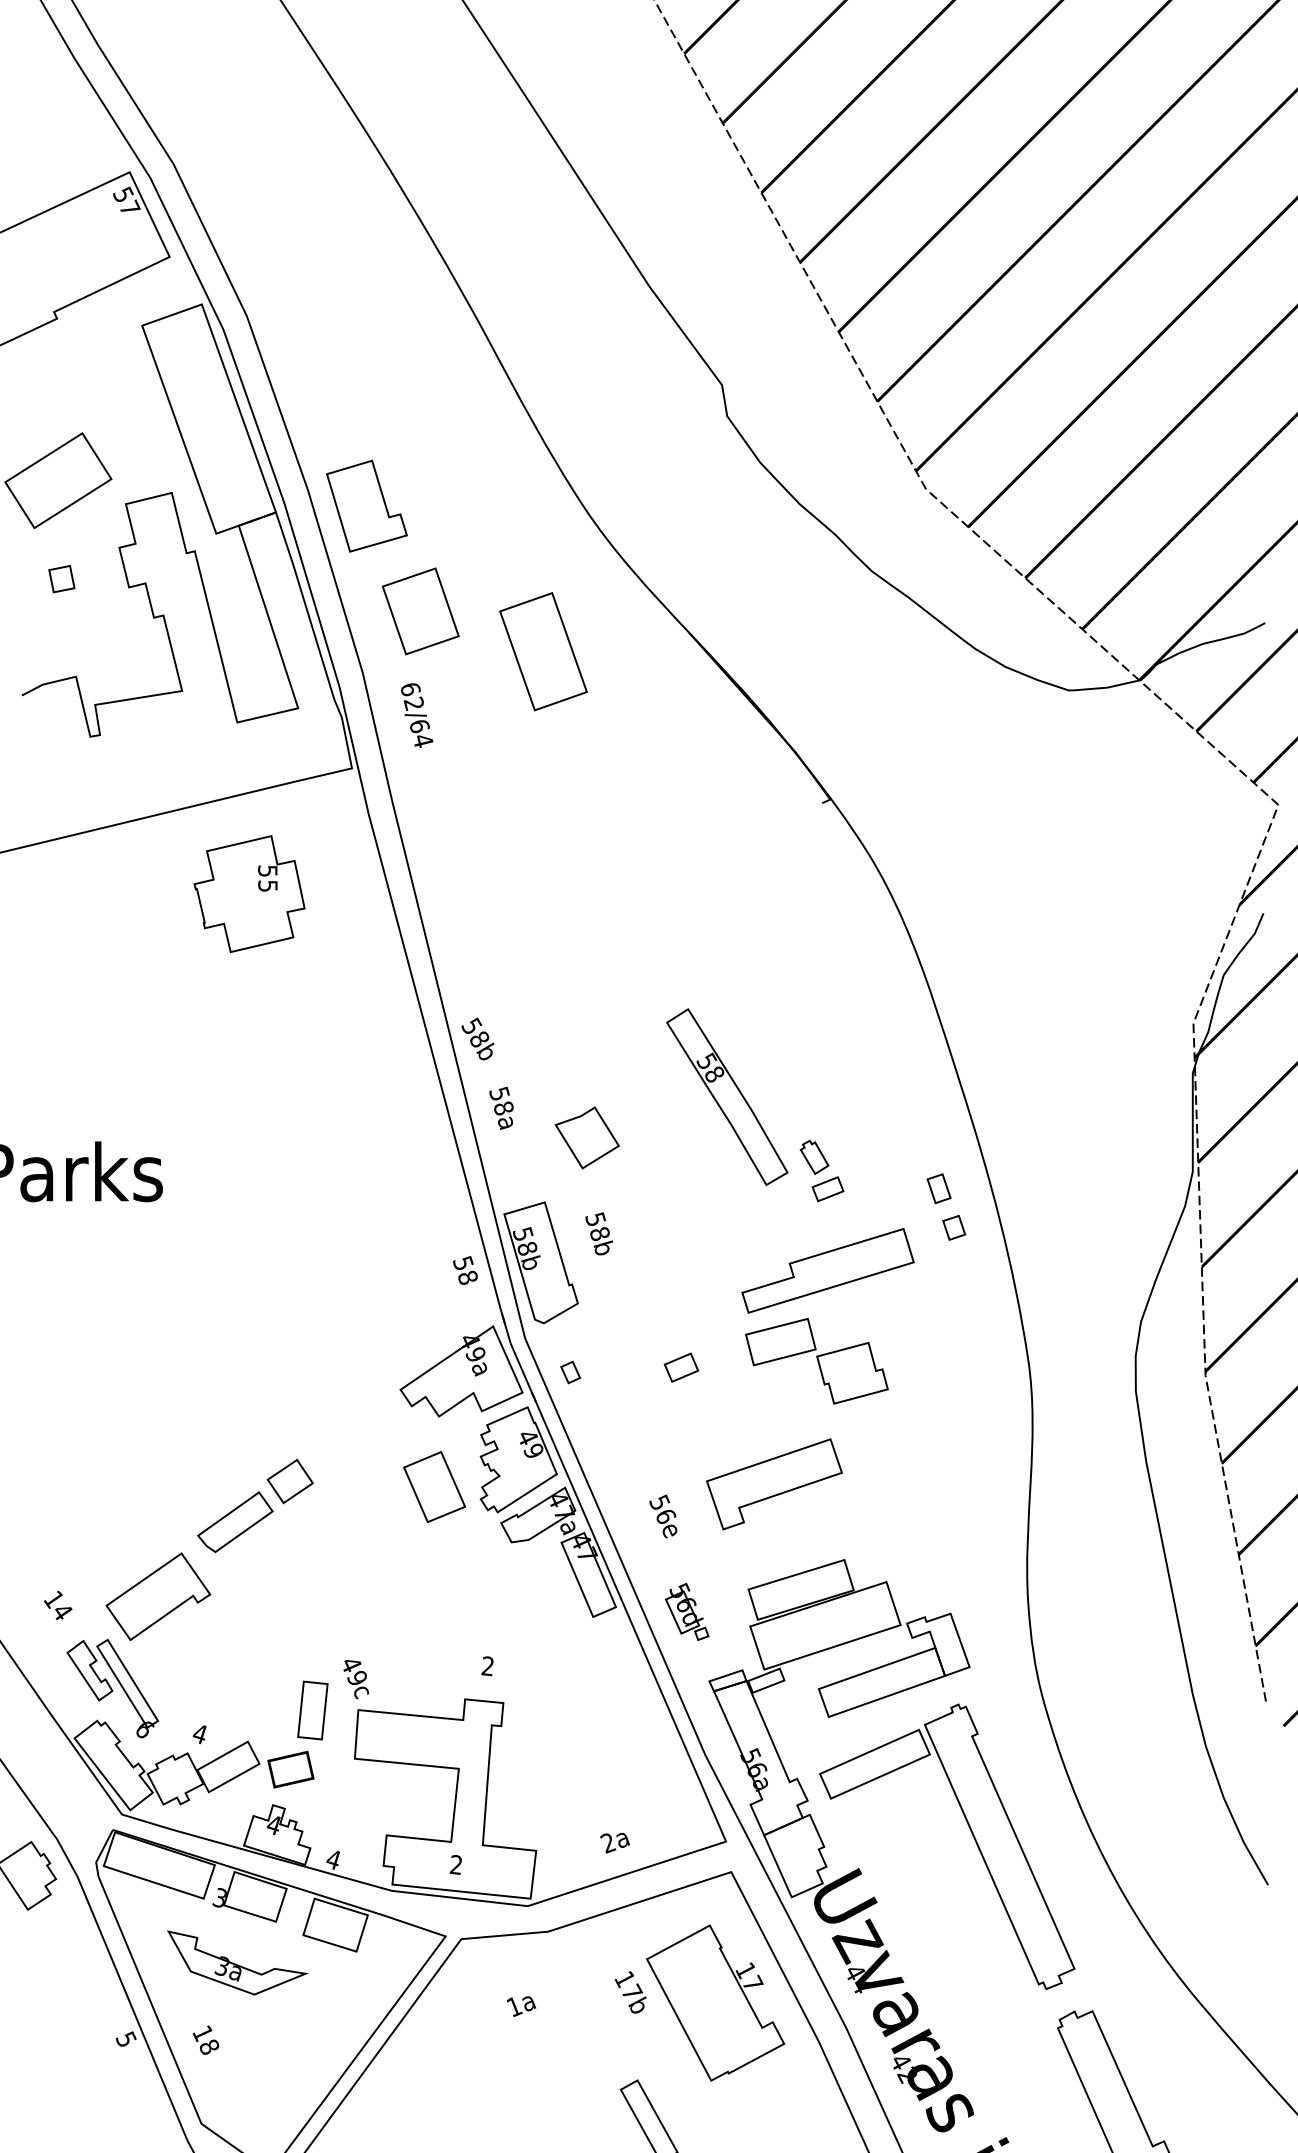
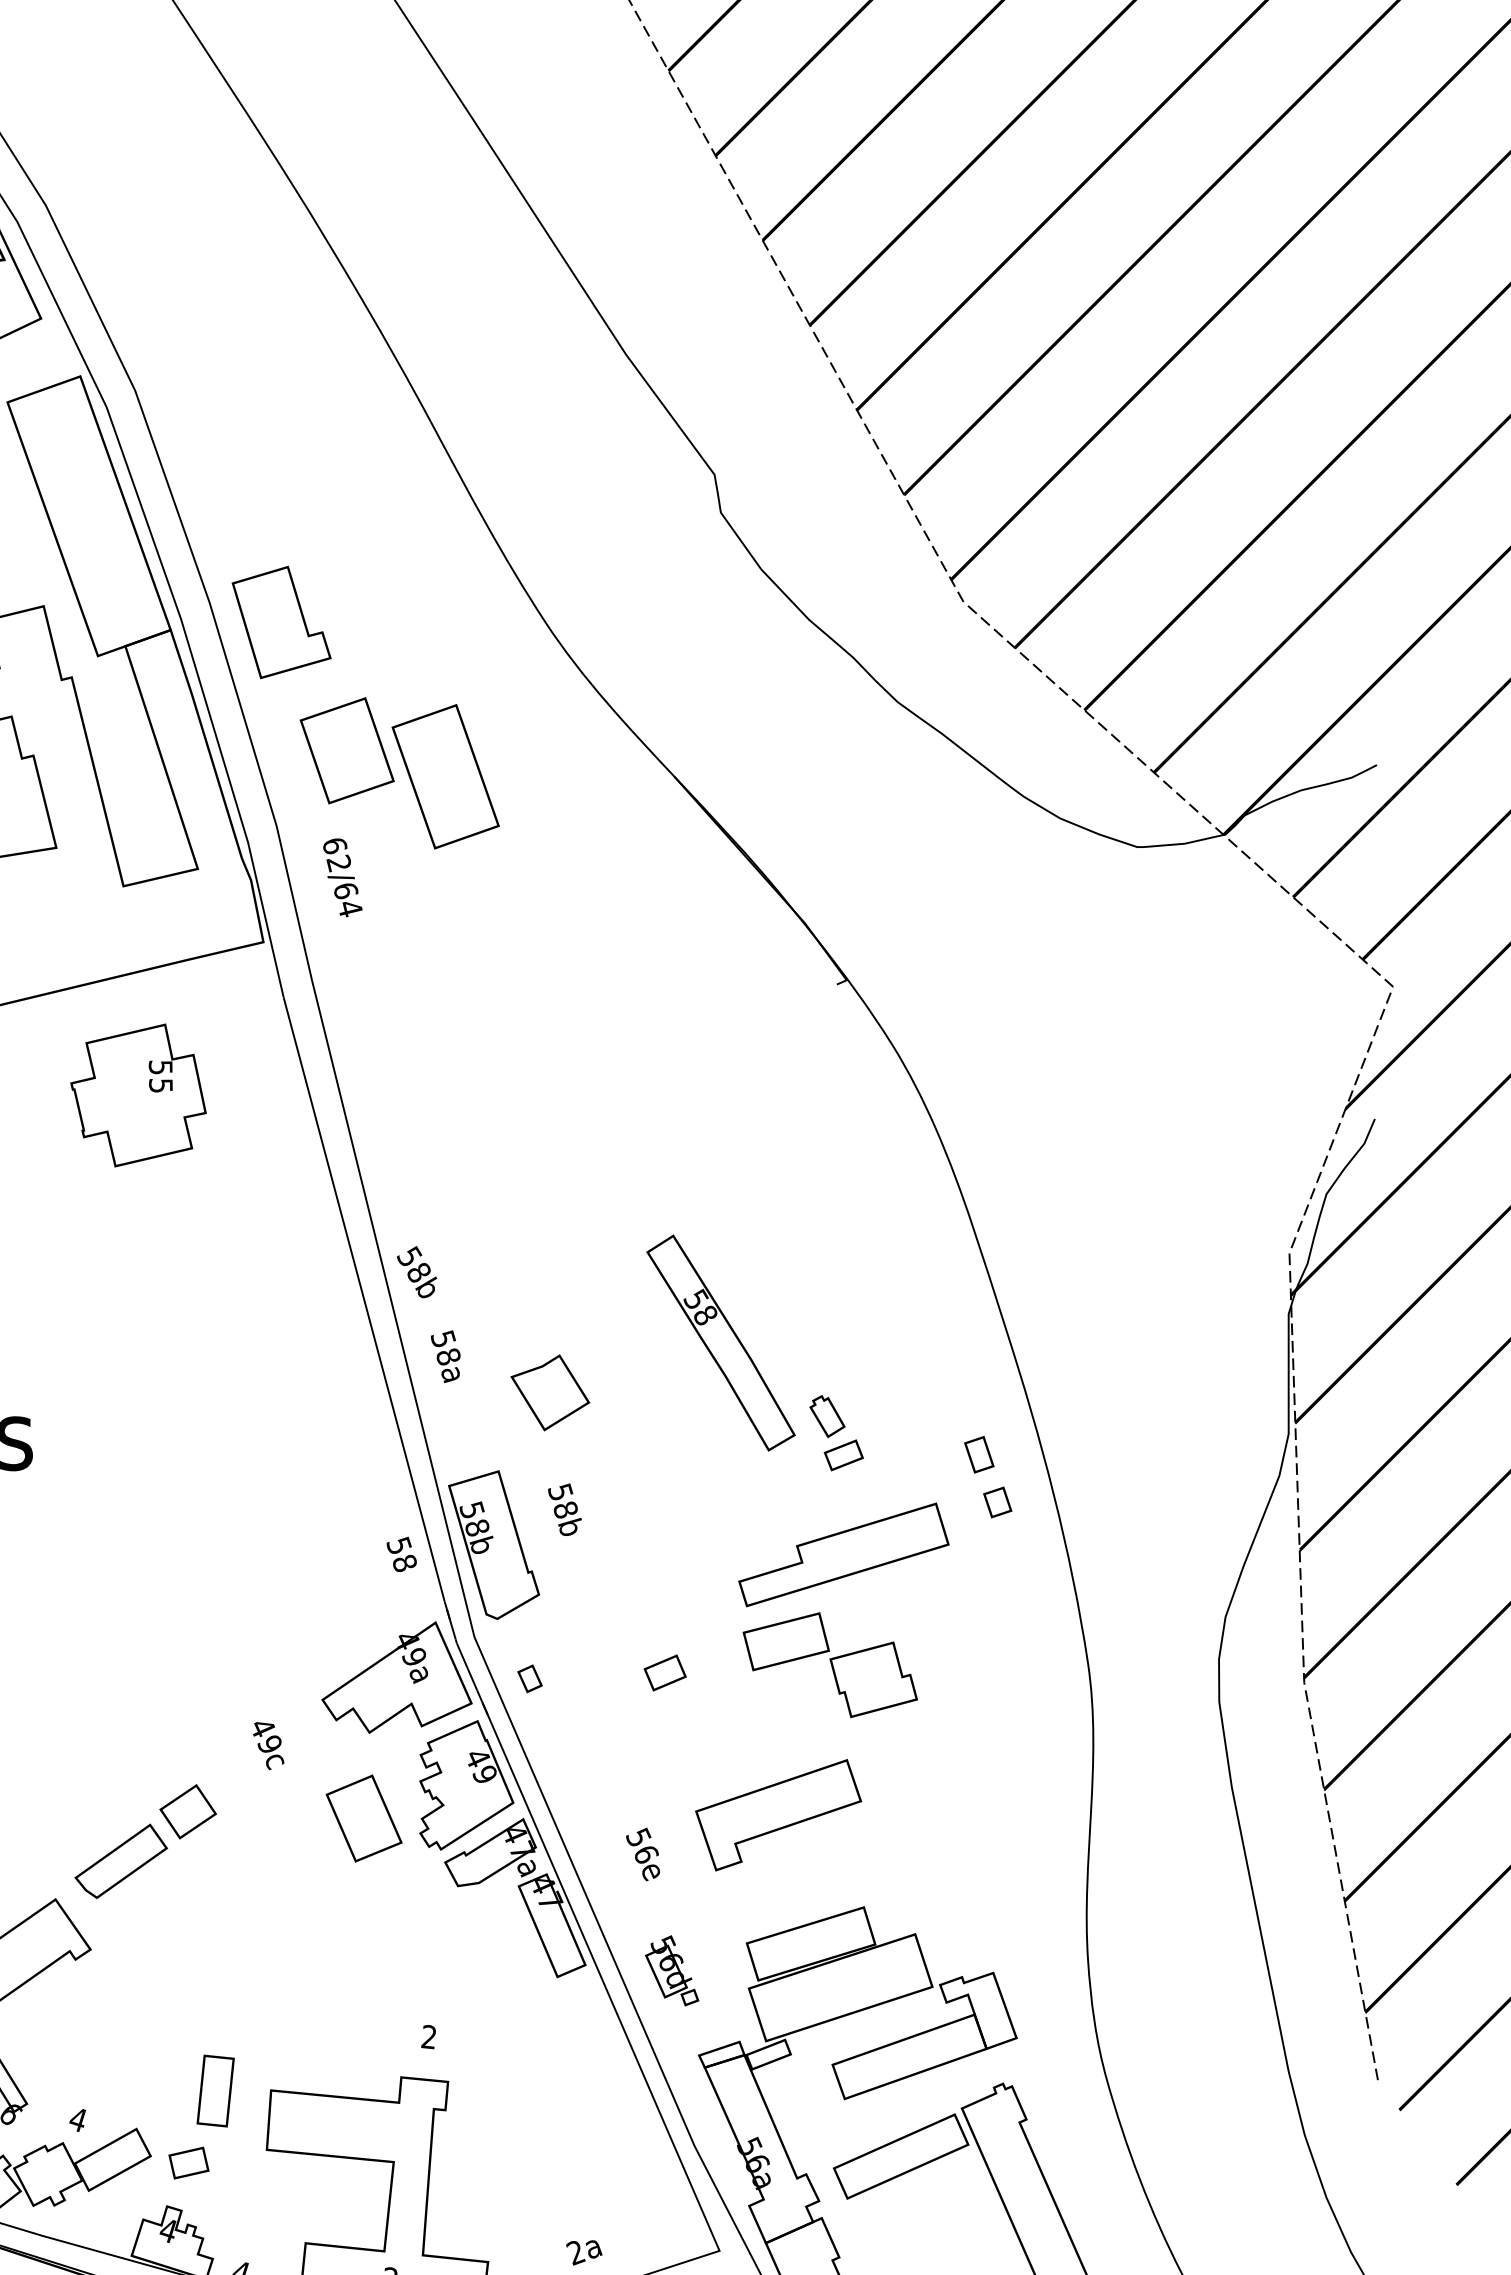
part: (543, 651) -> (445, 776), moved
text: (356, 1679) -> (268, 1745), moved
part: (290, 1769) -> (188, 2162), size x0.71

